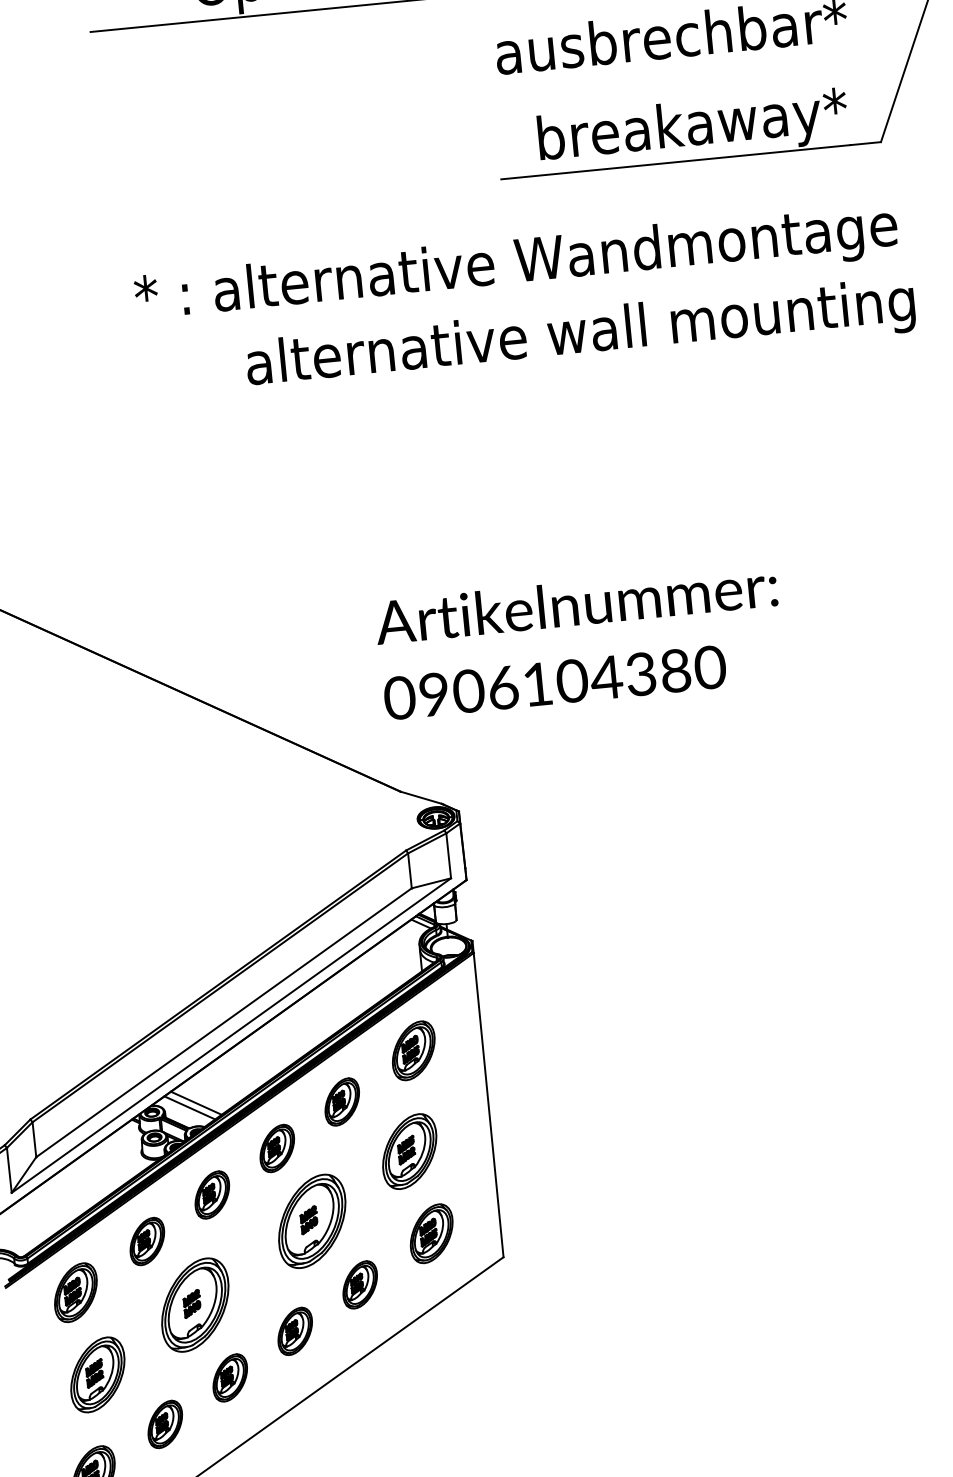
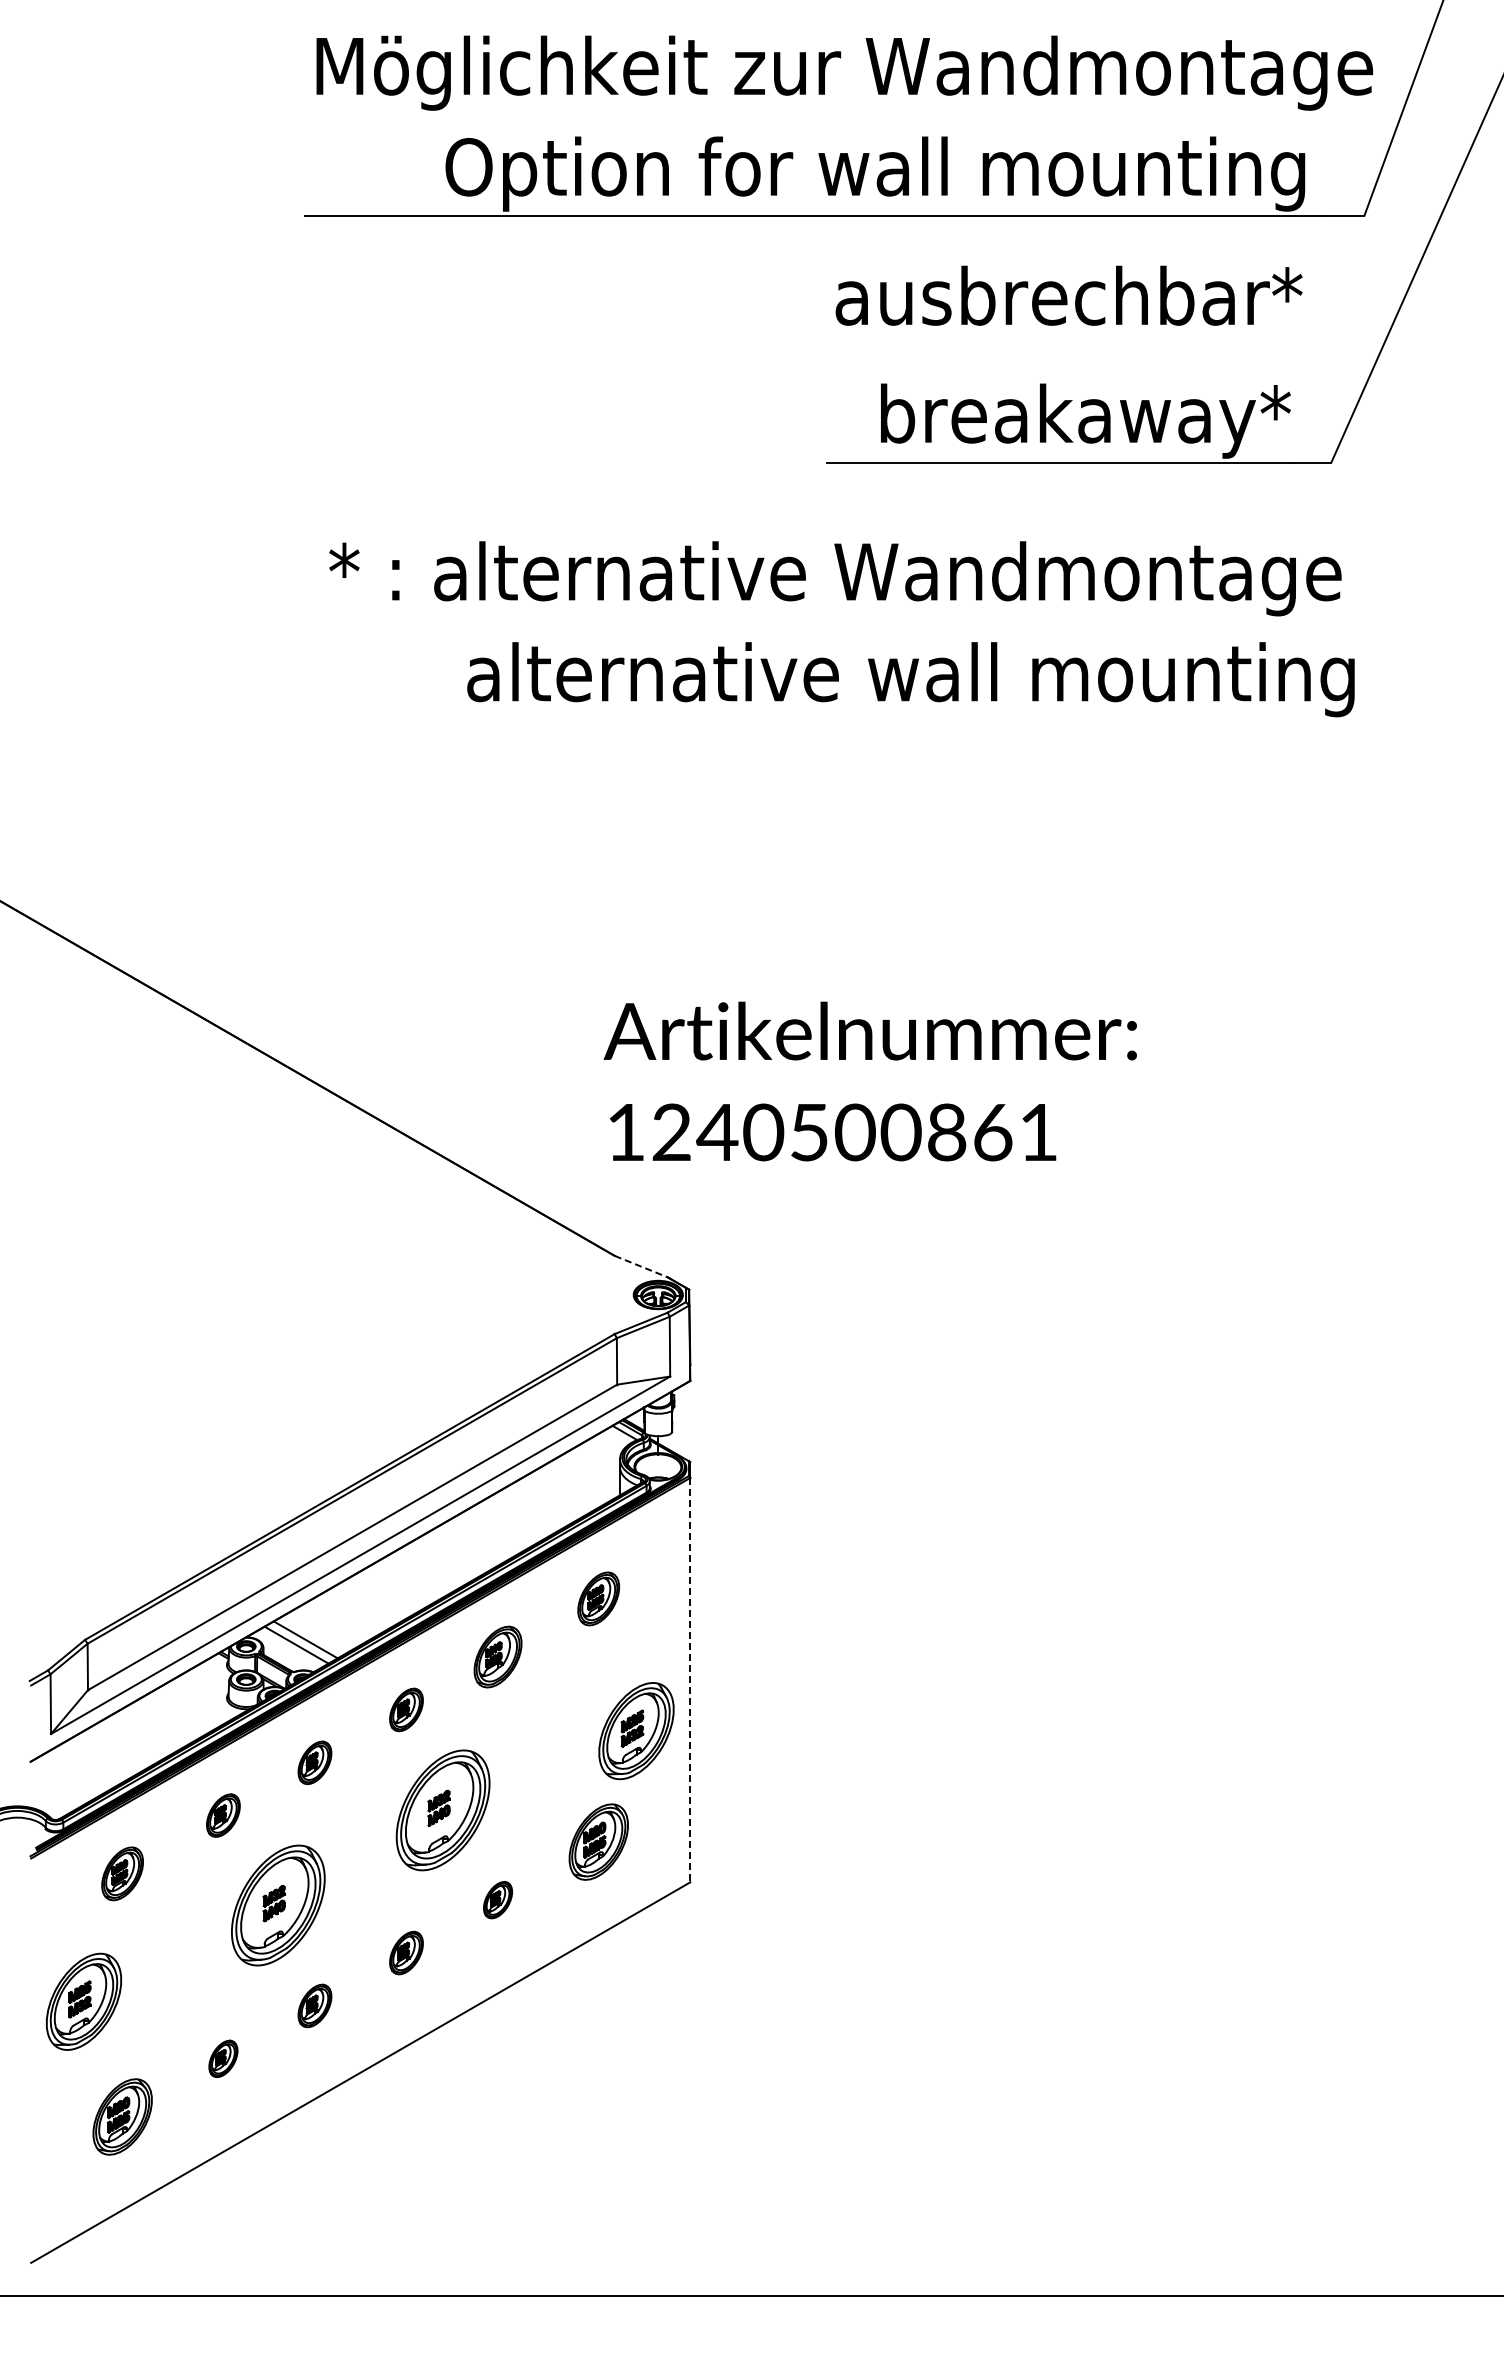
text: (555, 682) -> (832, 1132), 0906104380 -> 1240500861
line: (421, 797) -> (641, 1266), solid -> dashed
part: (413, 1050) -> (598, 1598), size x0.7
line: (488, 1105) -> (690, 1680), solid -> dashed
part: (277, 1148) -> (406, 1709), size x0.7
part: (409, 1151) -> (636, 1731), moved
part: (211, 1194) -> (314, 1762), size x0.7
part: (147, 1241) -> (223, 1815), size x0.7
part: (359, 1284) -> (497, 1899), size x0.6
part: (75, 1292) -> (122, 1873), size x0.7
part: (295, 1330) -> (406, 1952), size x0.7
part: (98, 1374) -> (84, 2001), moved
part: (229, 1377) -> (314, 2005), size x0.7
part: (165, 1424) -> (223, 2058), size x0.6

